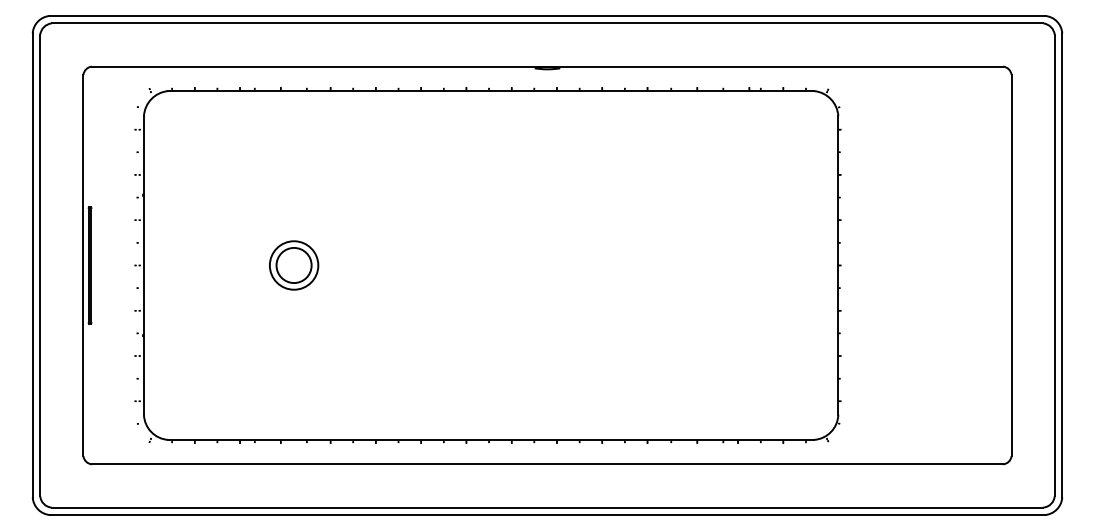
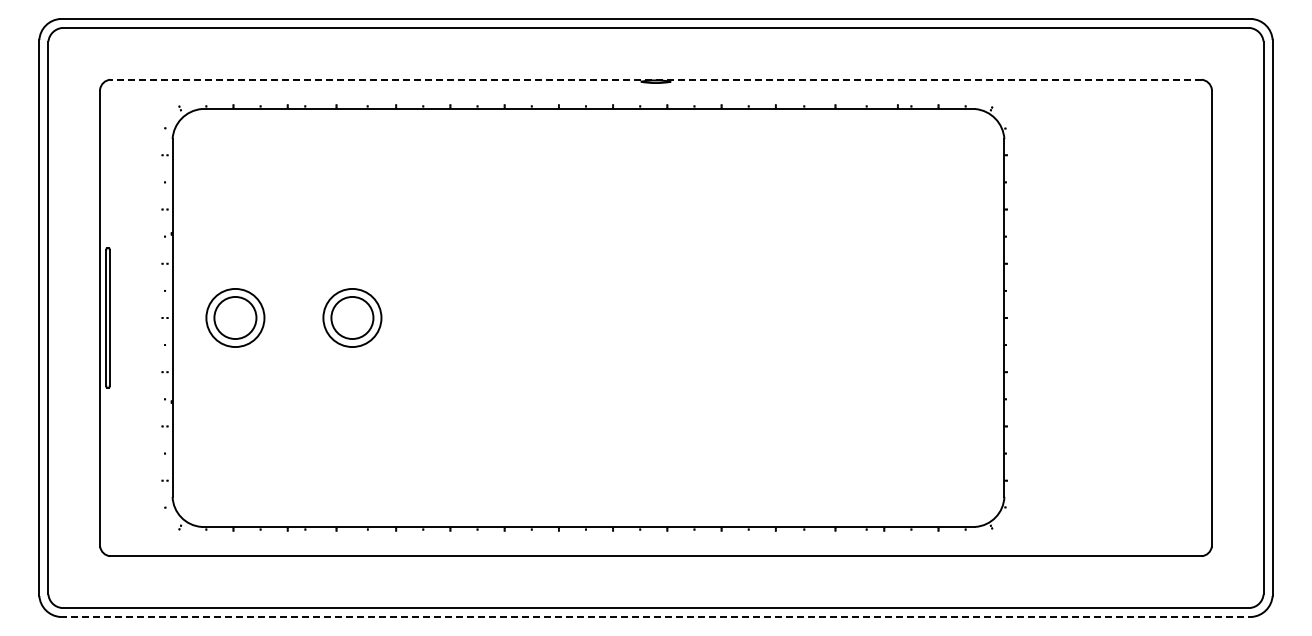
line: (547, 66) -> (655, 79), solid -> dashed
part: (196, 265) -> (235, 317), added
line: (547, 514) -> (655, 616), solid -> dashed

